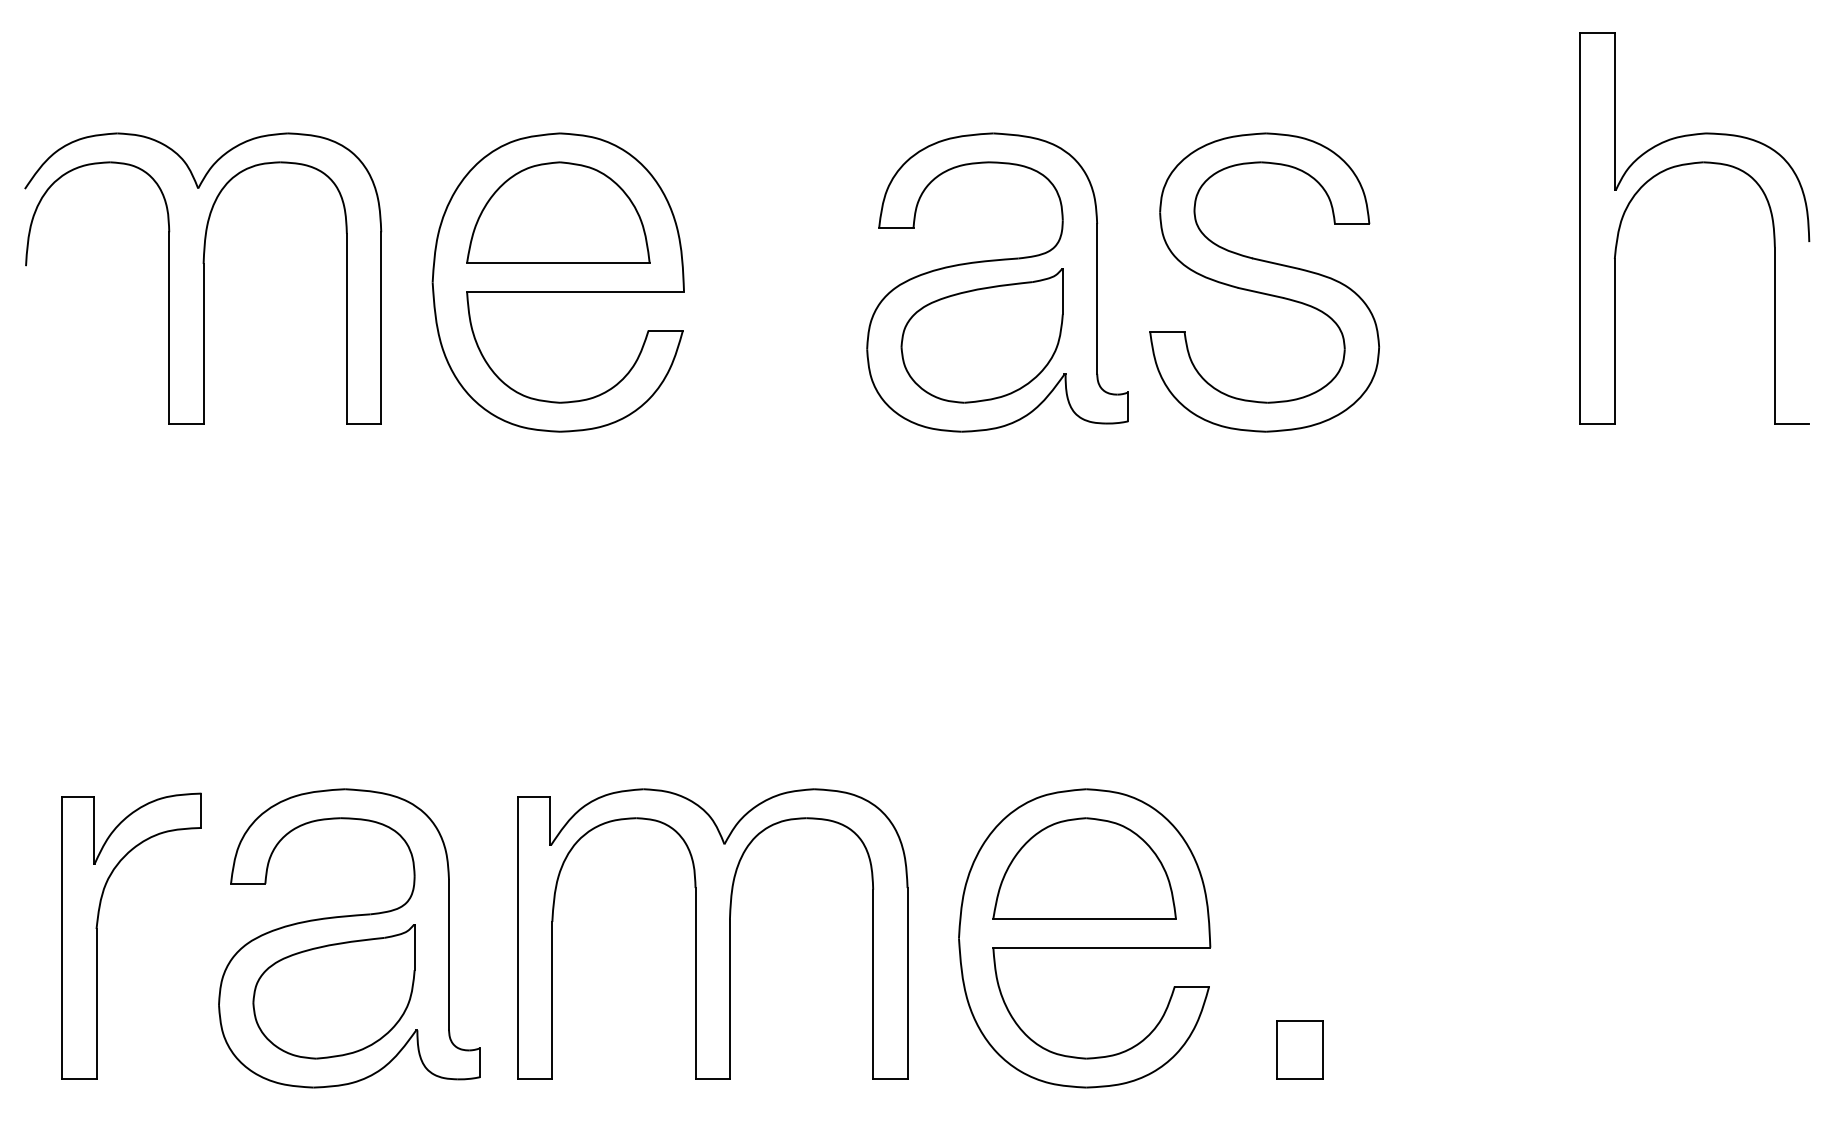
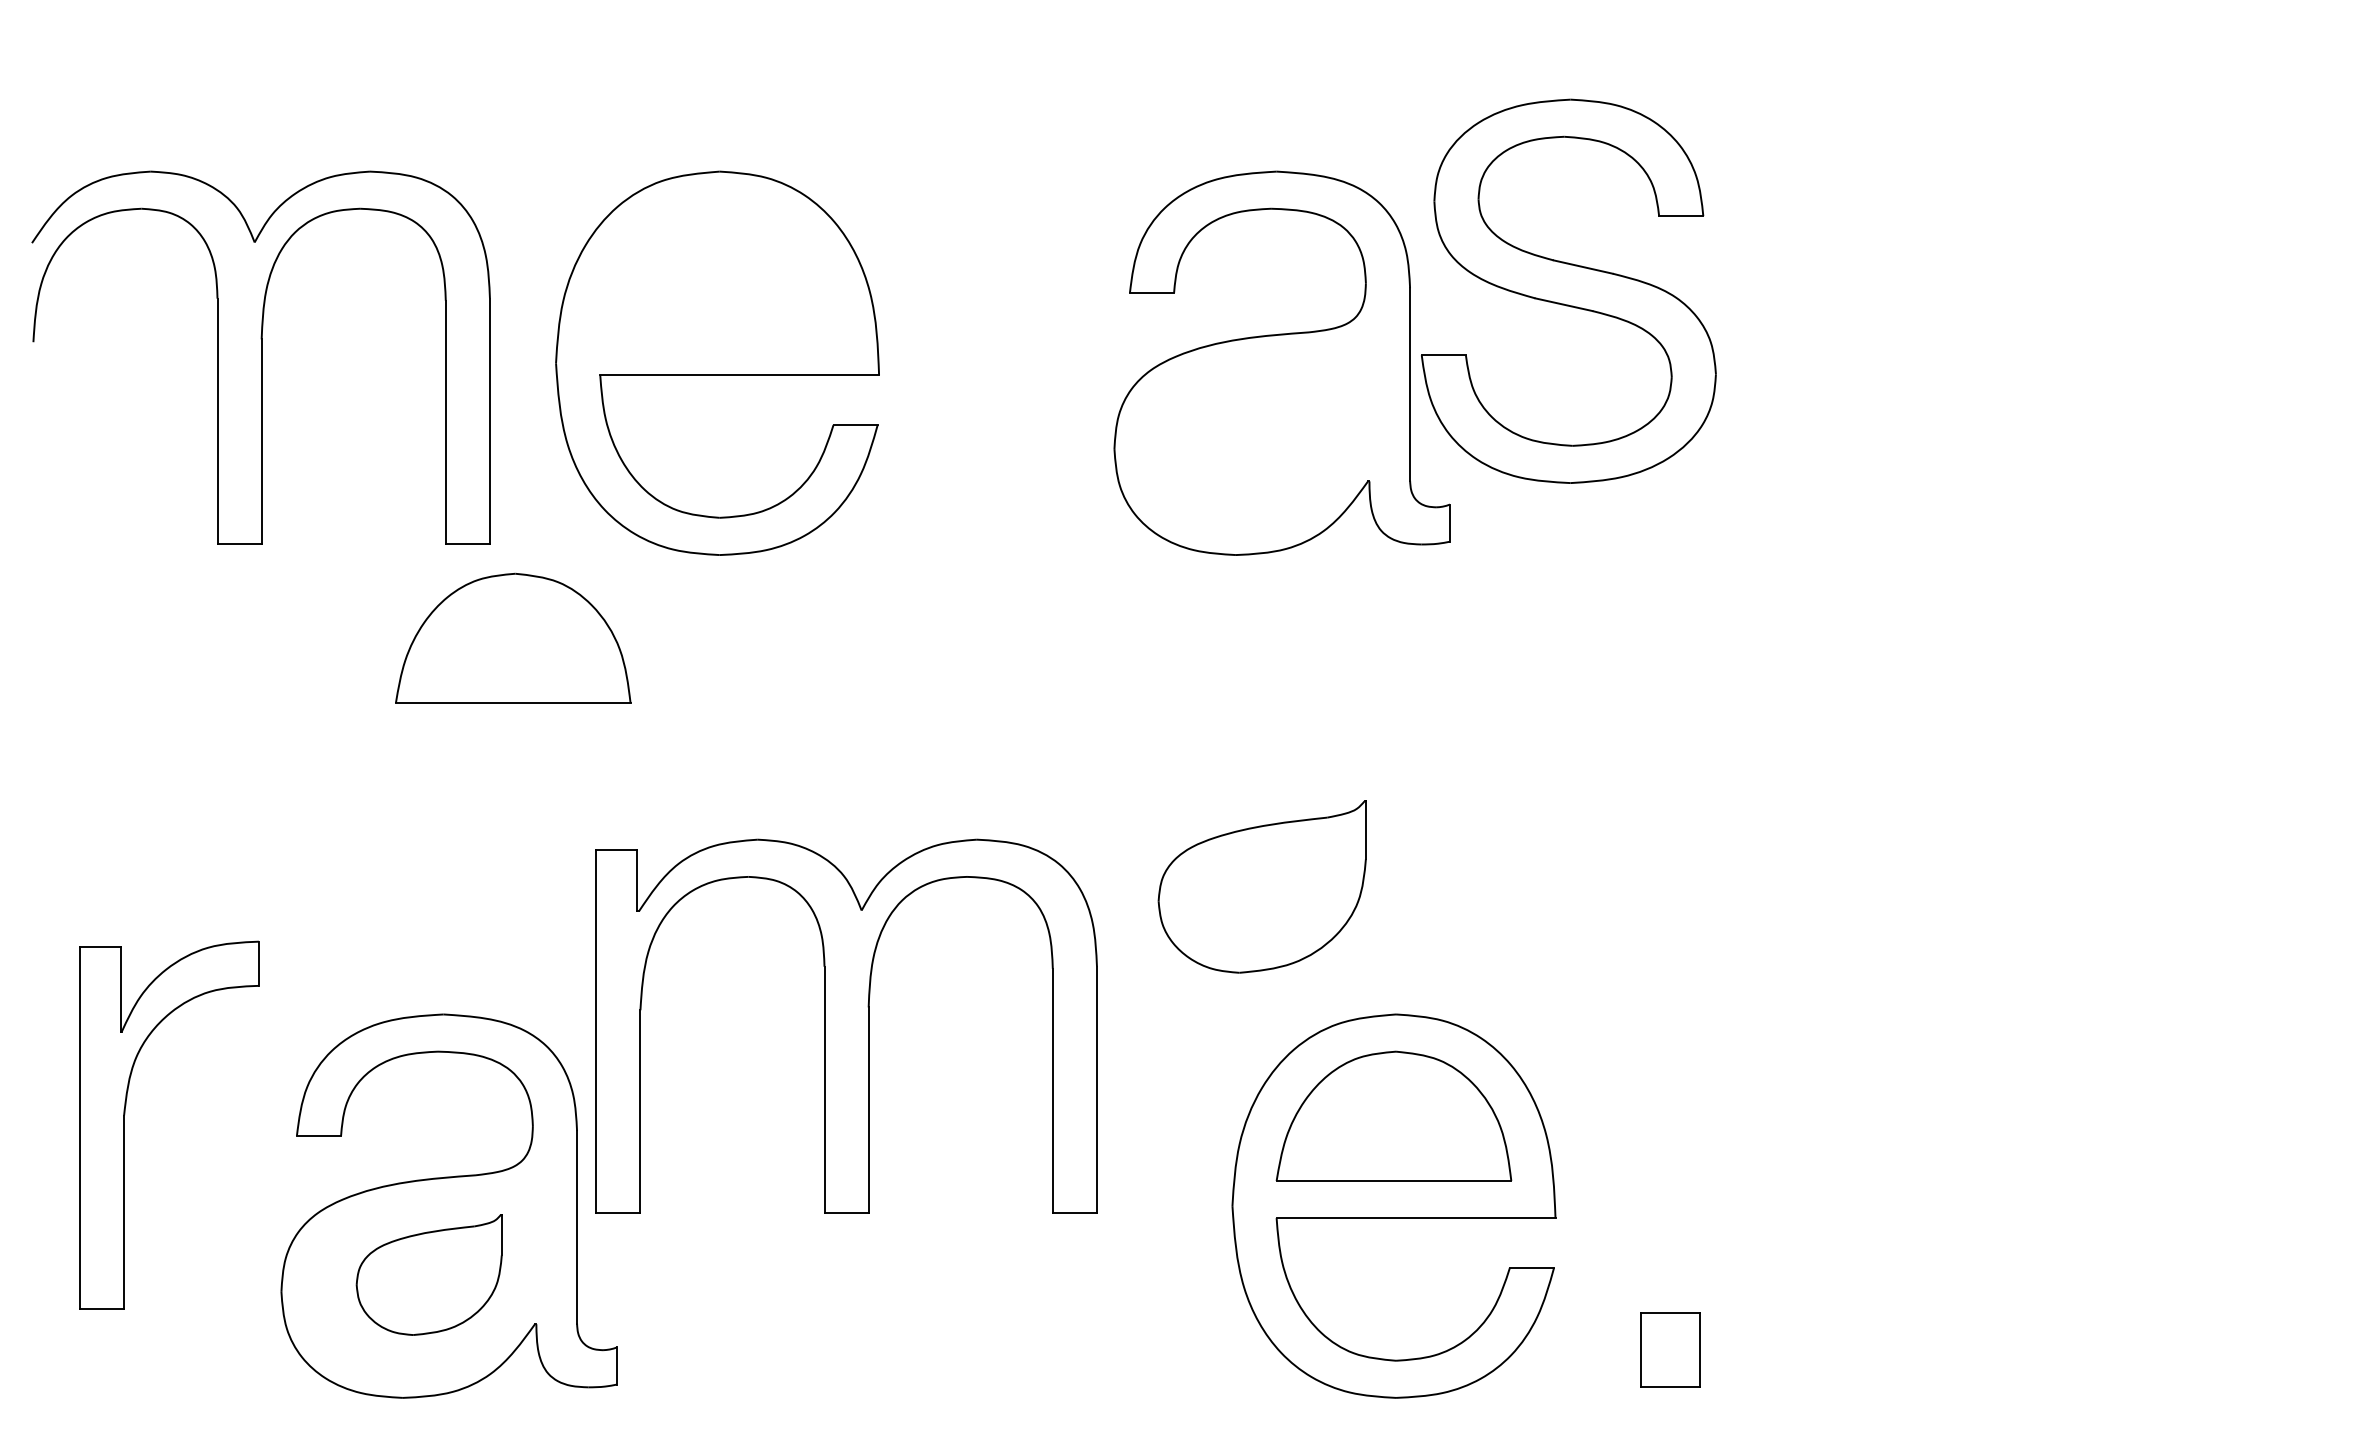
part: (1686, 165) -> (2167, 212), removed
part: (558, 212) -> (513, 638), moved
part: (1264, 282) -> (1568, 291), moved
part: (981, 335) -> (1261, 886), moved
part: (712, 933) -> (846, 1025), moved
part: (97, 935) -> (125, 1124), moved
part: (333, 991) -> (428, 1274), size x0.7

